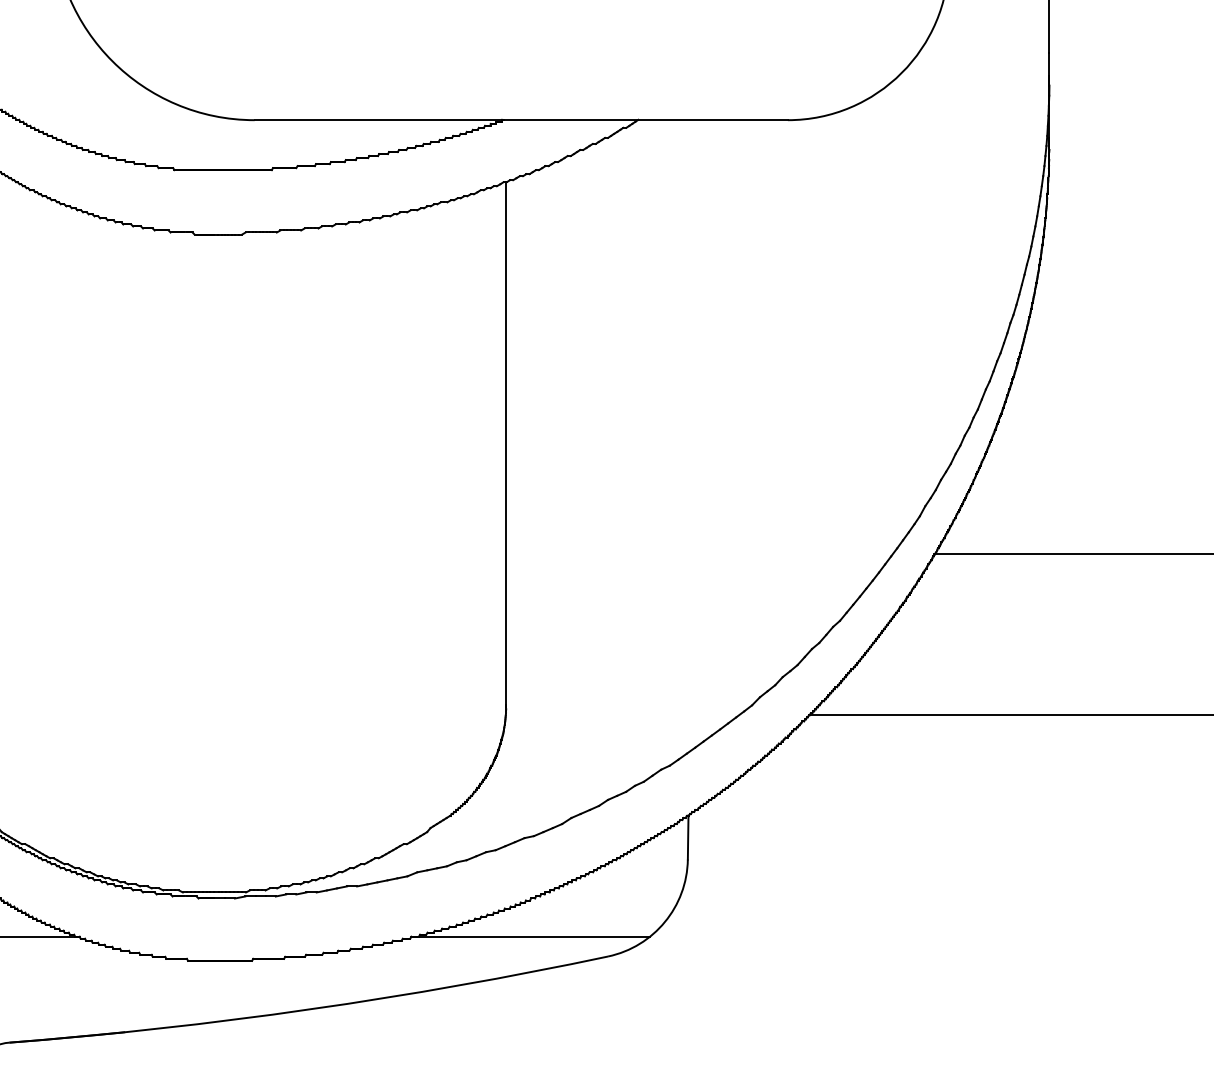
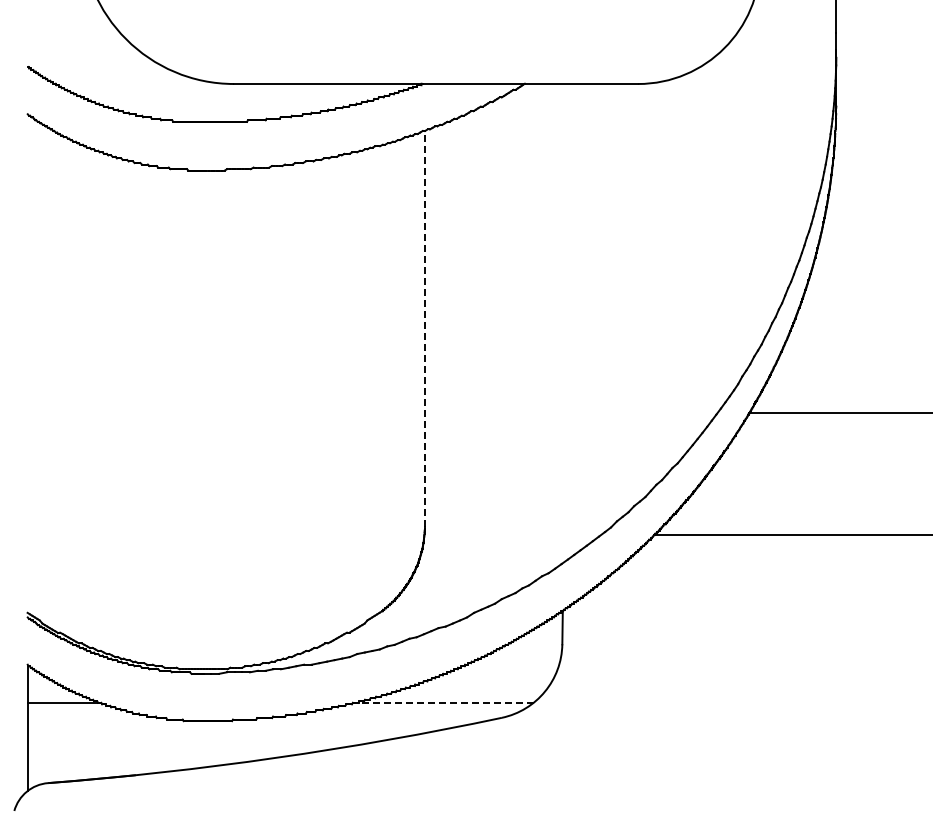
line: (505, 442) -> (424, 328), solid -> dashed
line: (532, 936) -> (444, 702), solid -> dashed

